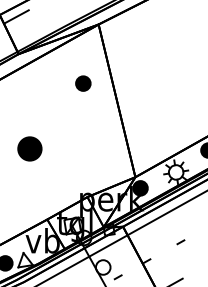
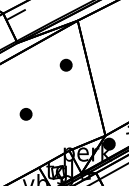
part: (30, 148) -> (26, 114), size x0.62

